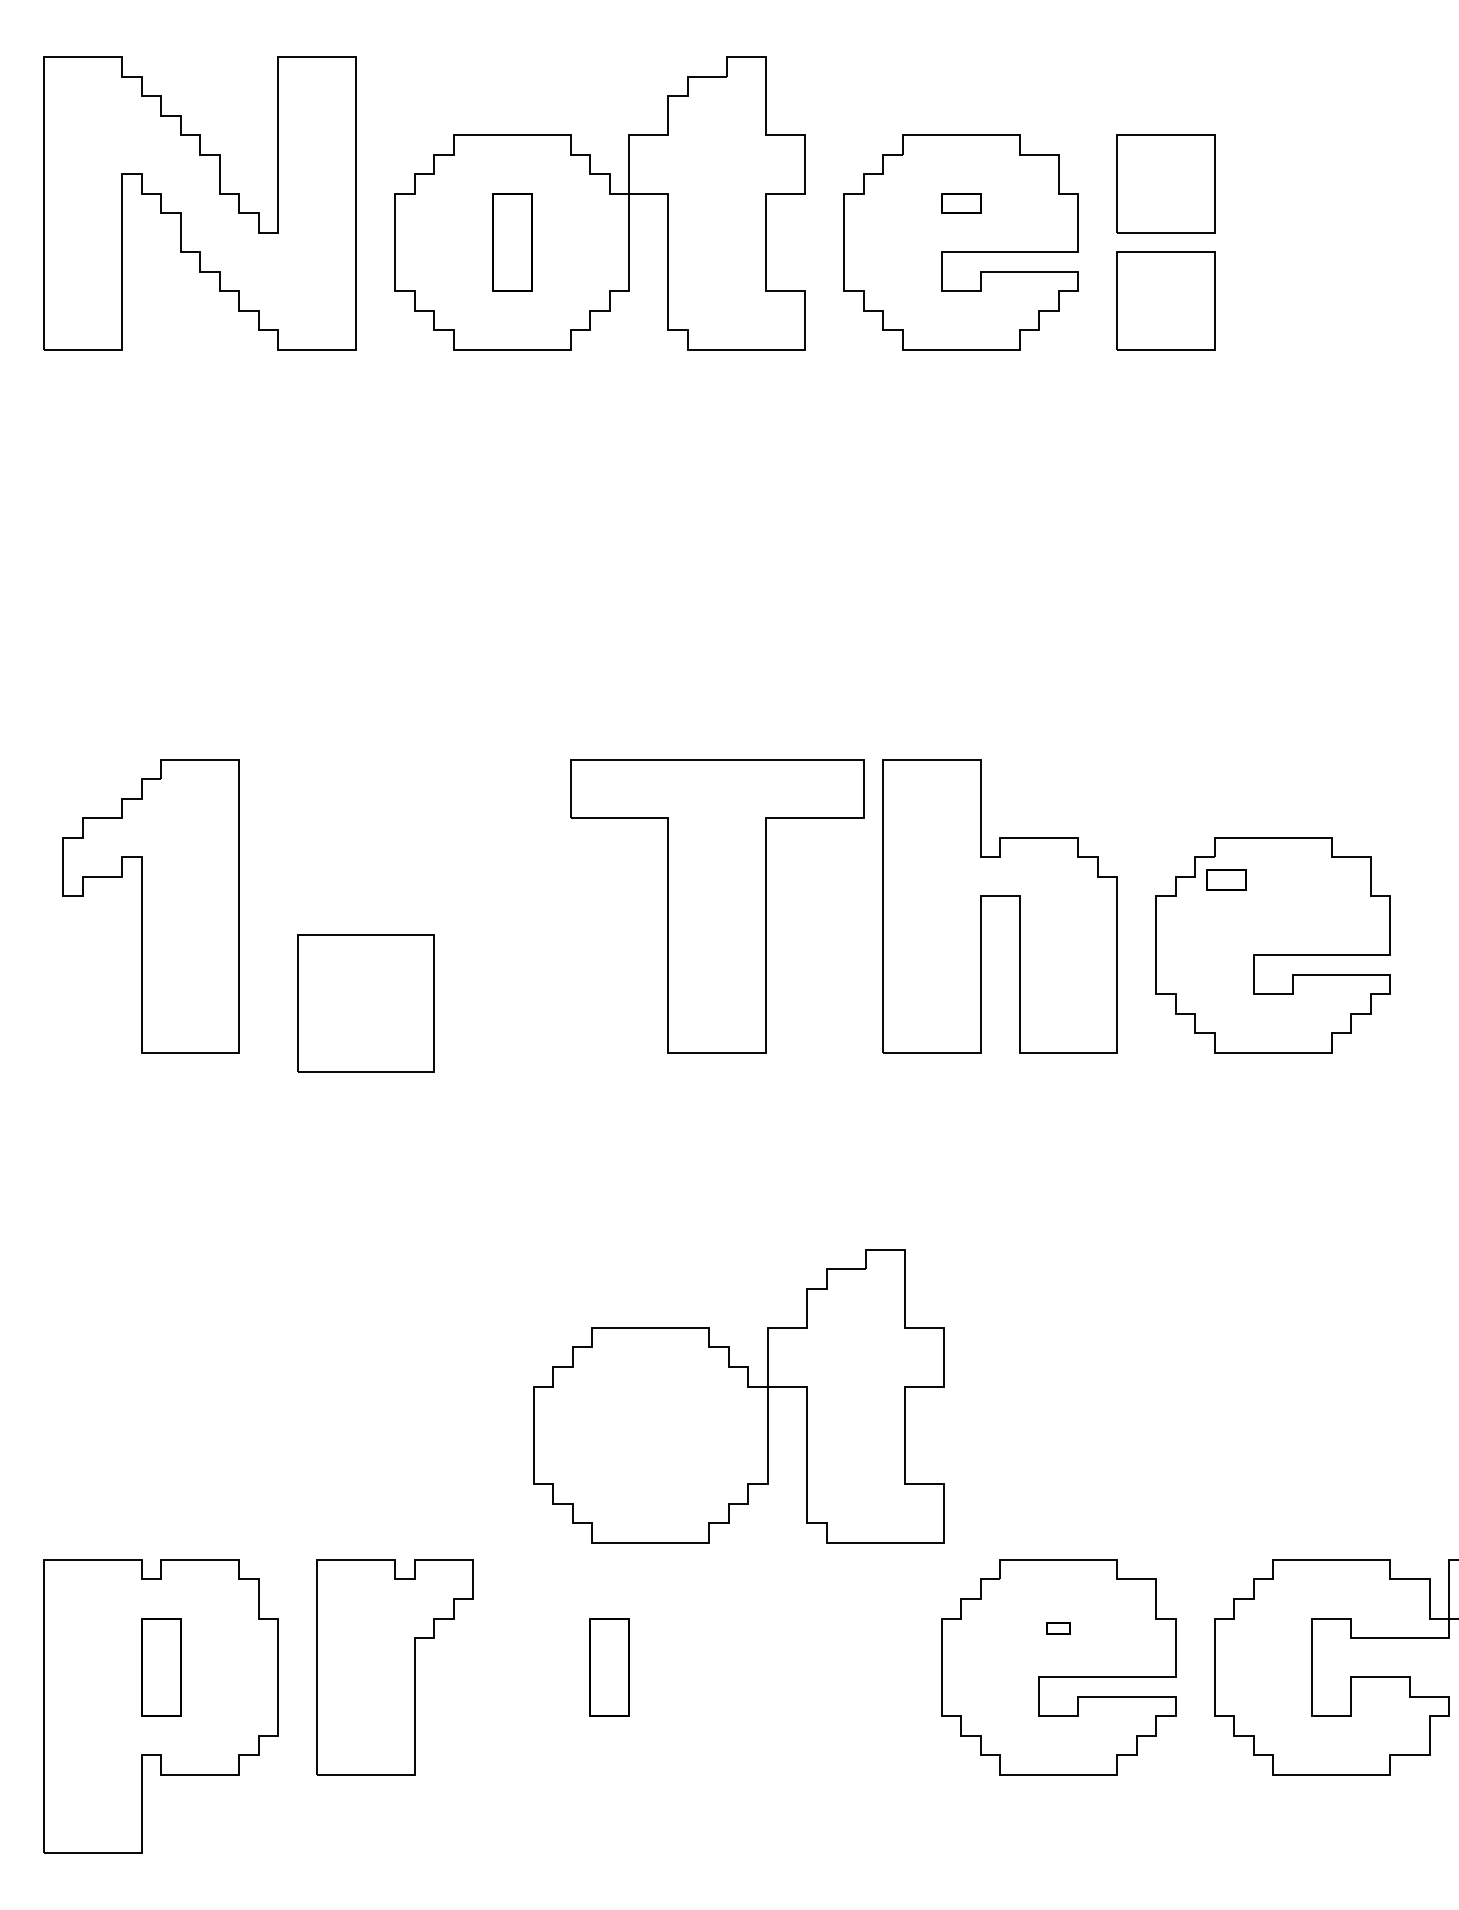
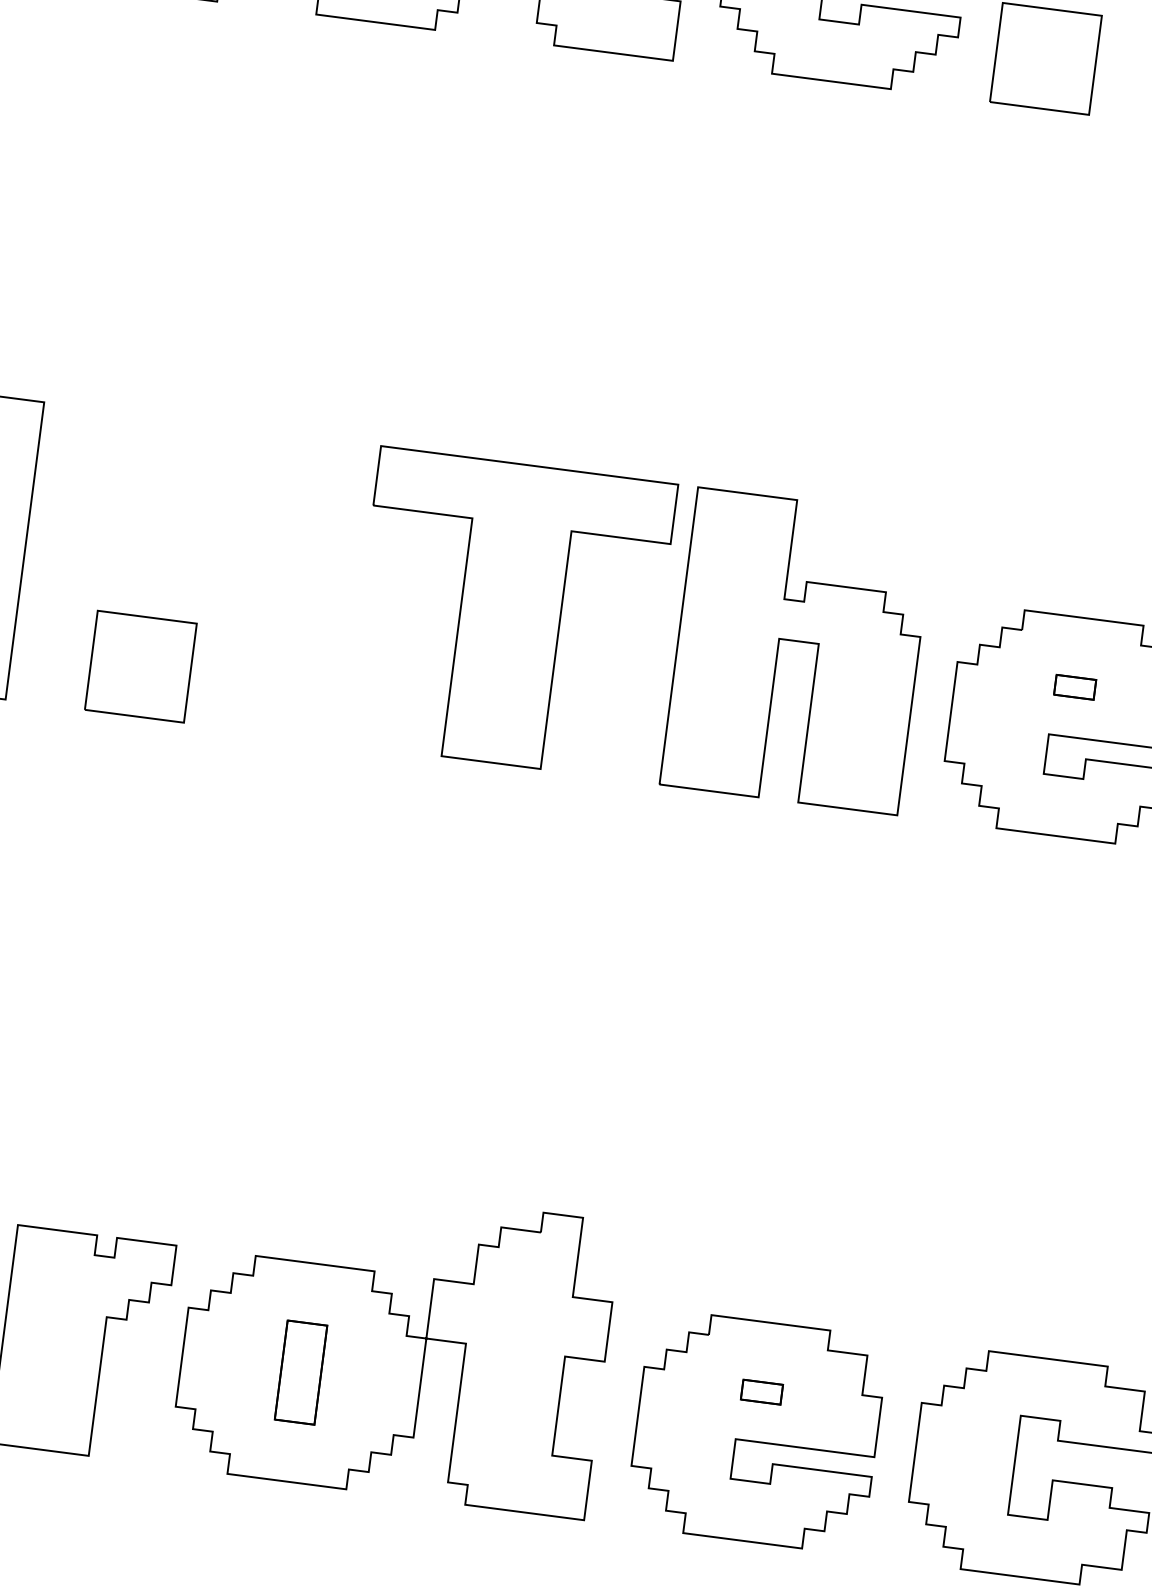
part: (1226, 879) -> (1075, 686), moved
part: (365, 1003) -> (140, 666), size x0.71
part: (738, 1396) -> (395, 1344), moved
part: (1058, 1628) -> (761, 1392), size x1.67

